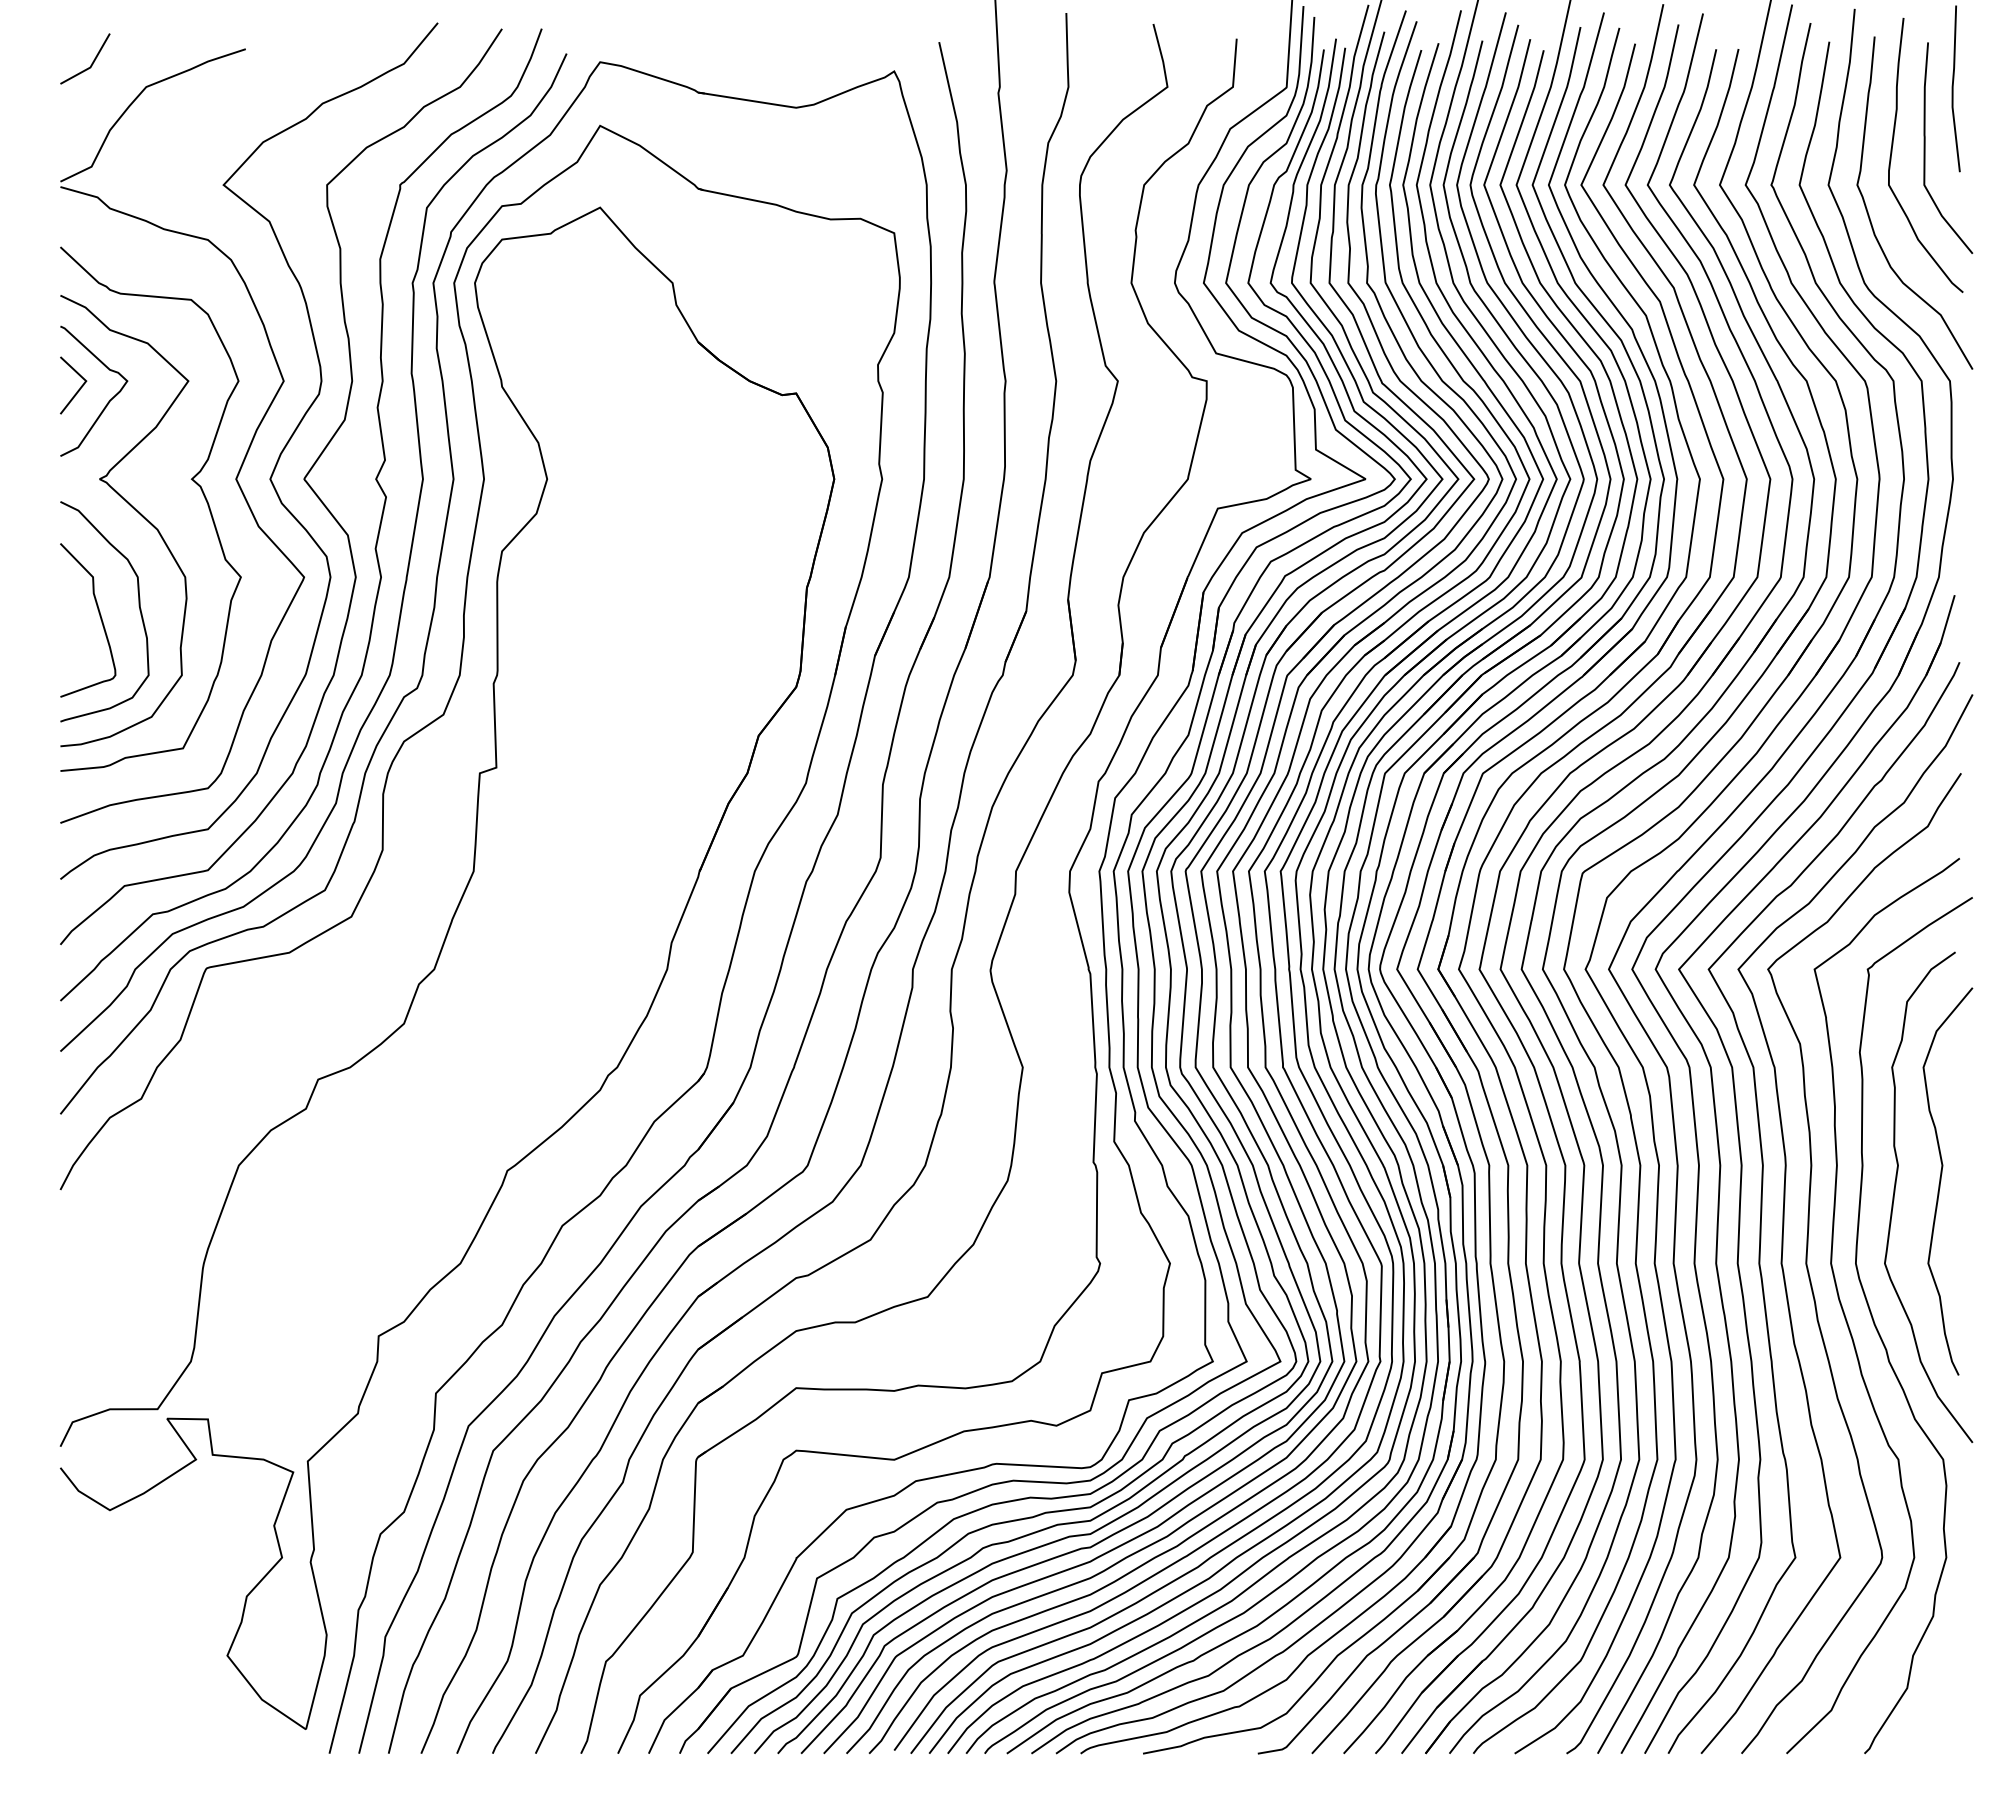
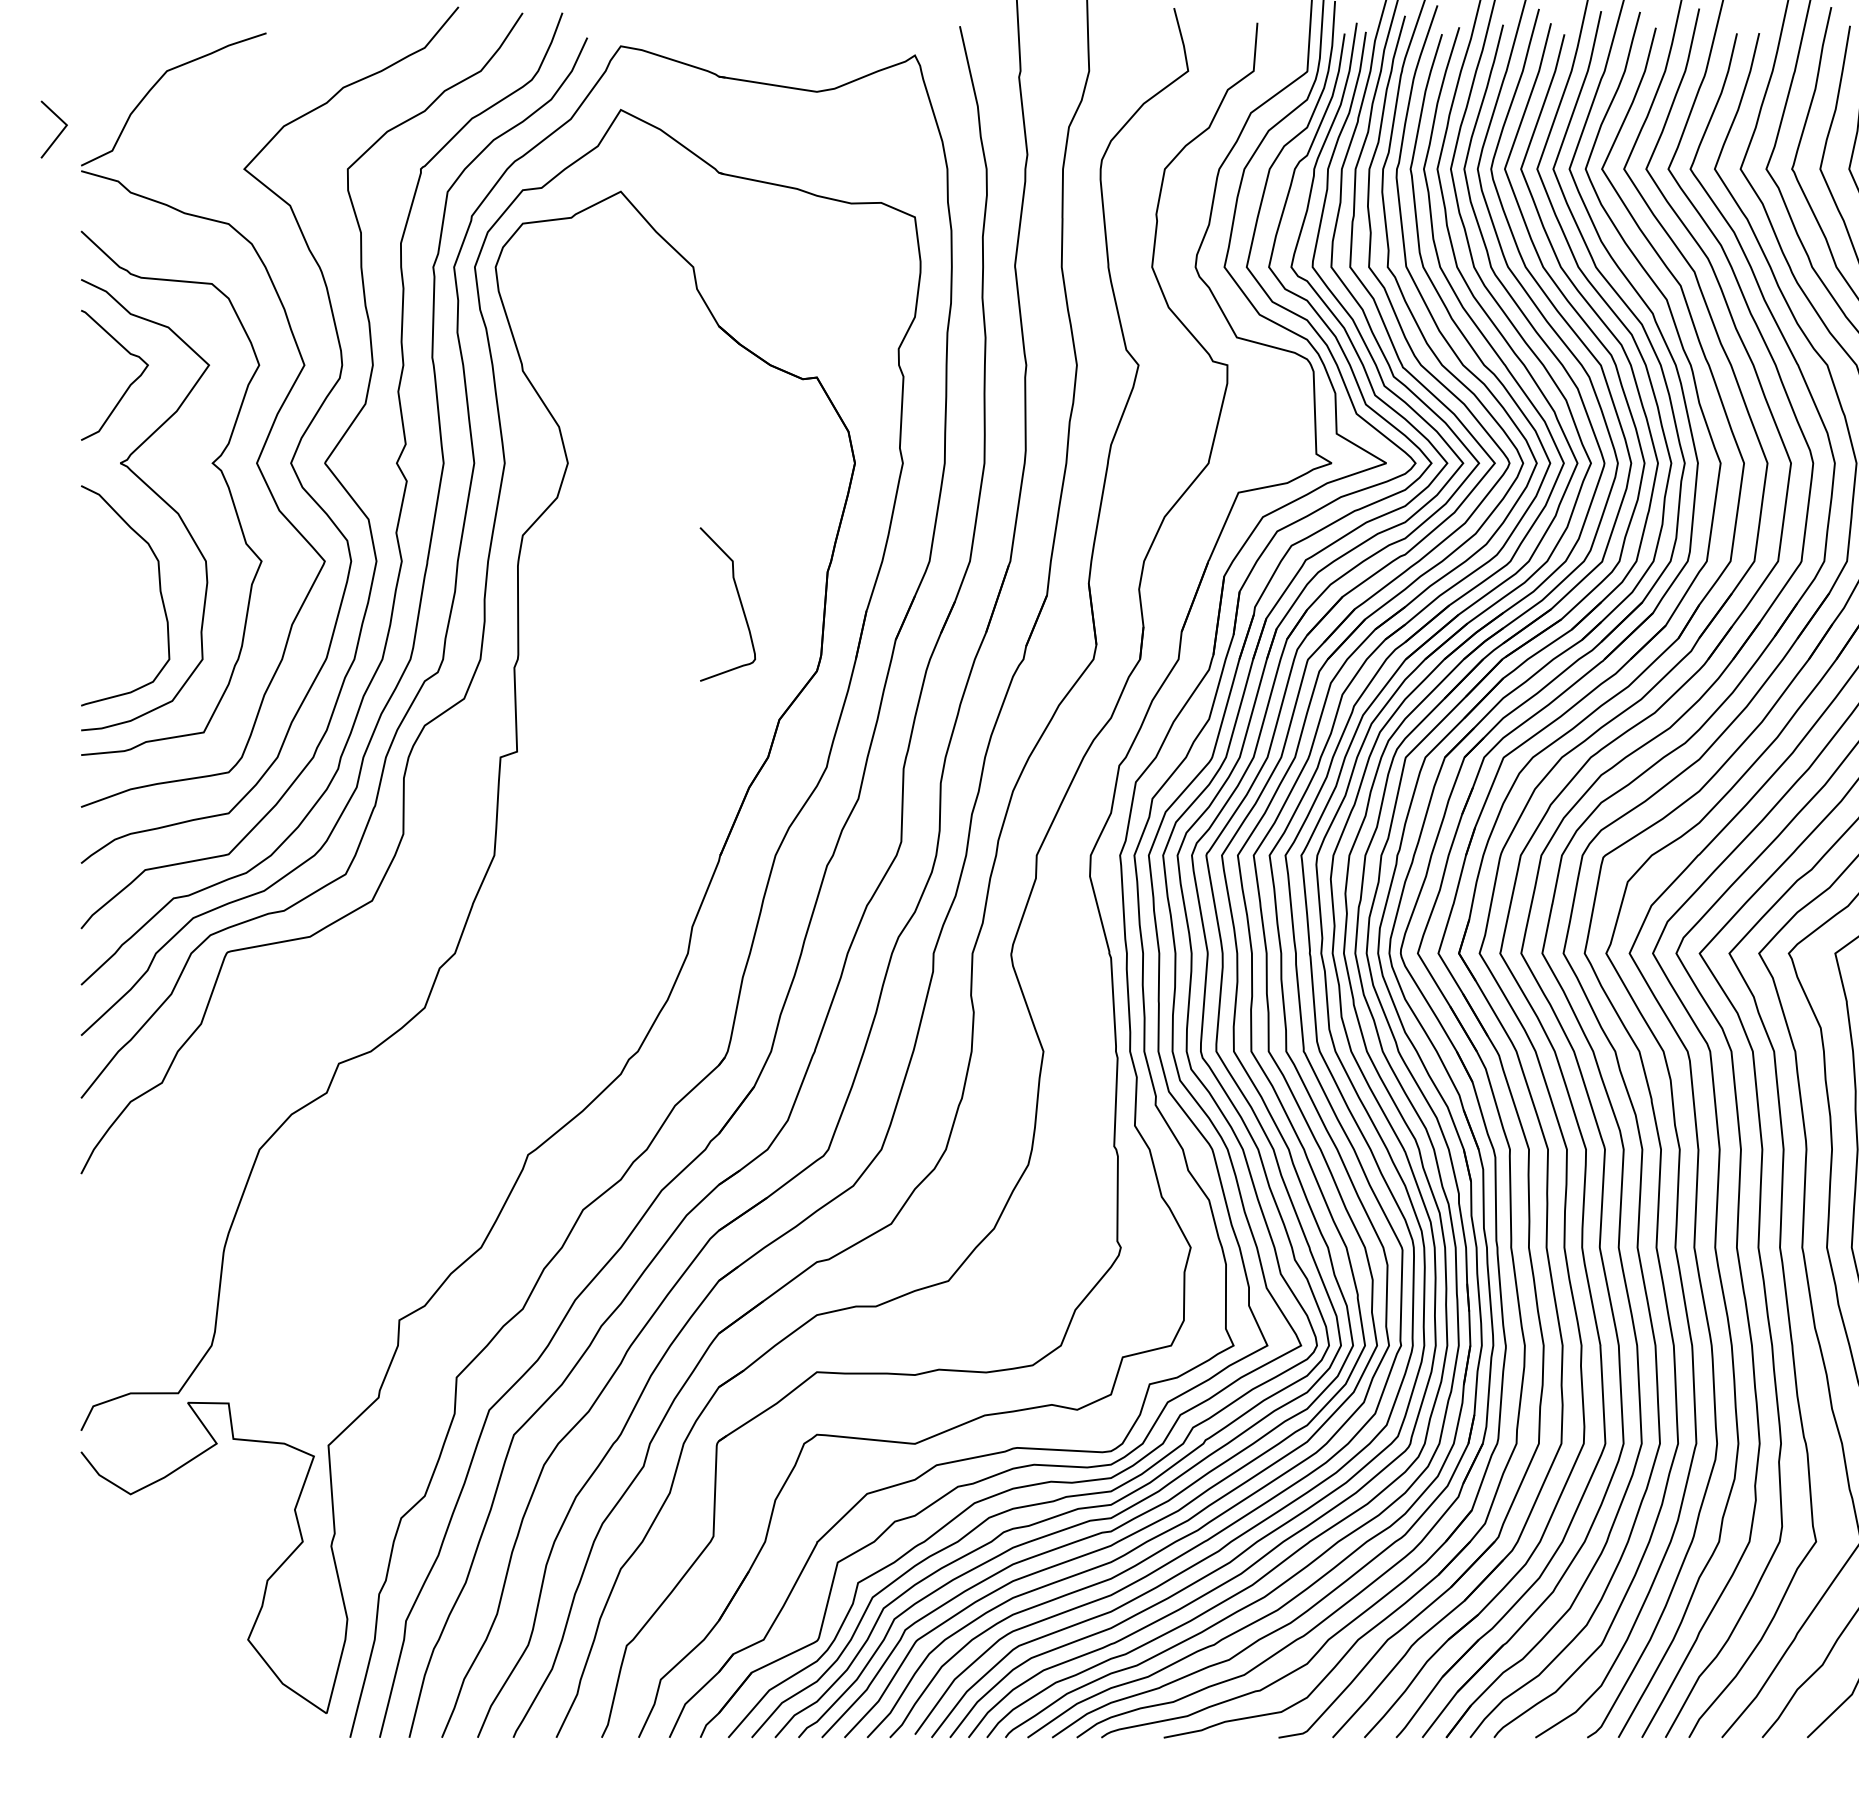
line: (92, 61) -> (113, 45), removed
line: (78, 389) -> (59, 133), moved
curve: (99, 616) -> (739, 600), moved

